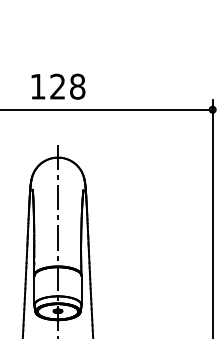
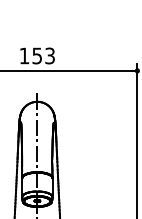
text: (67, 85) -> (43, 55), 128 -> 153

